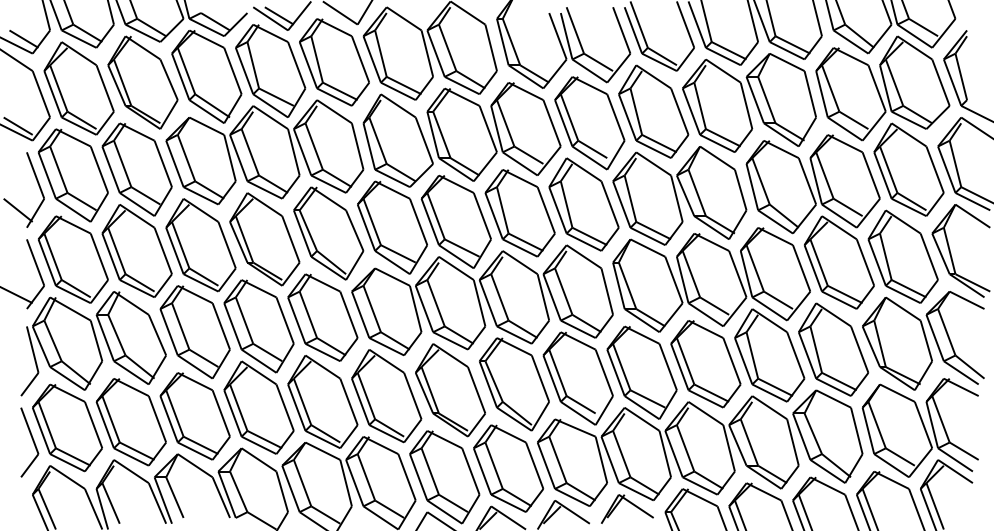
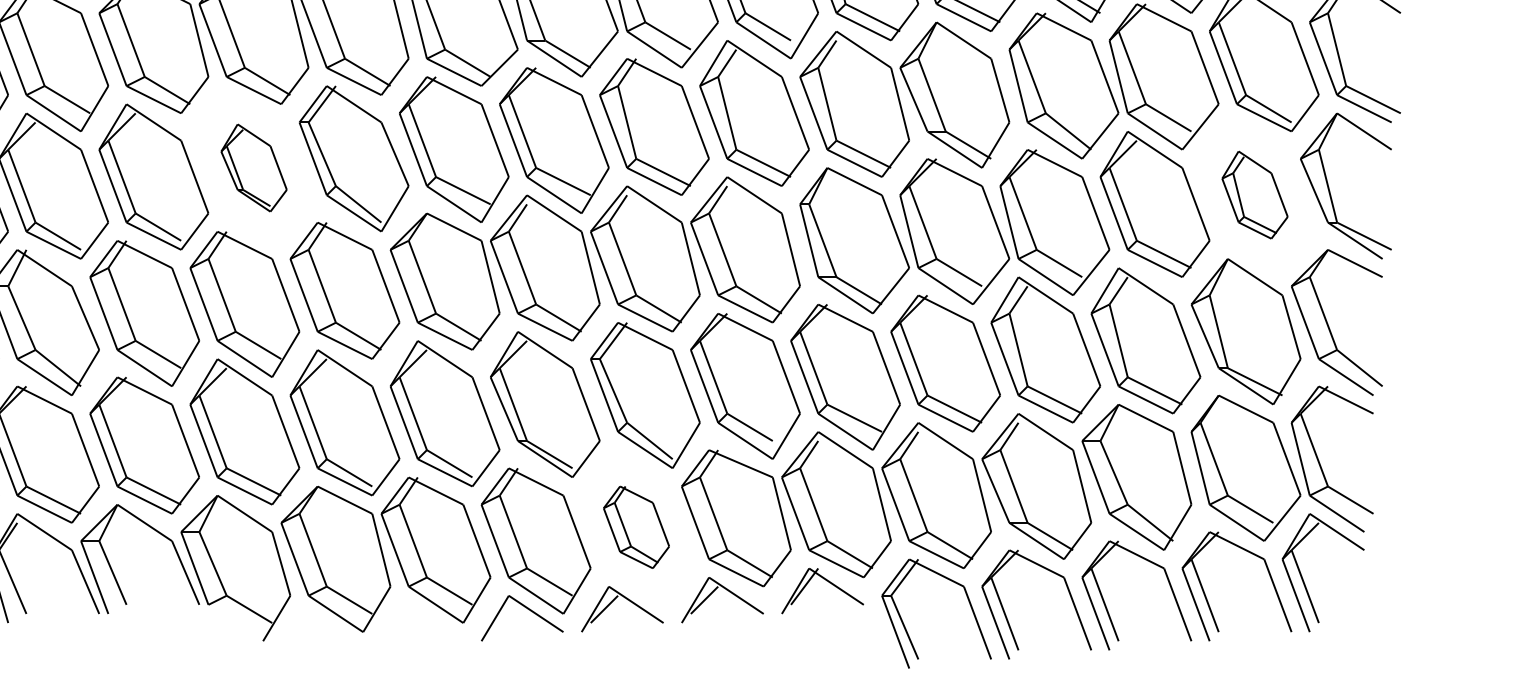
part: (264, 239) -> (253, 168), size x0.6
part: (902, 256) -> (1254, 194), size x0.6
part: (508, 468) -> (636, 527), size x0.6

